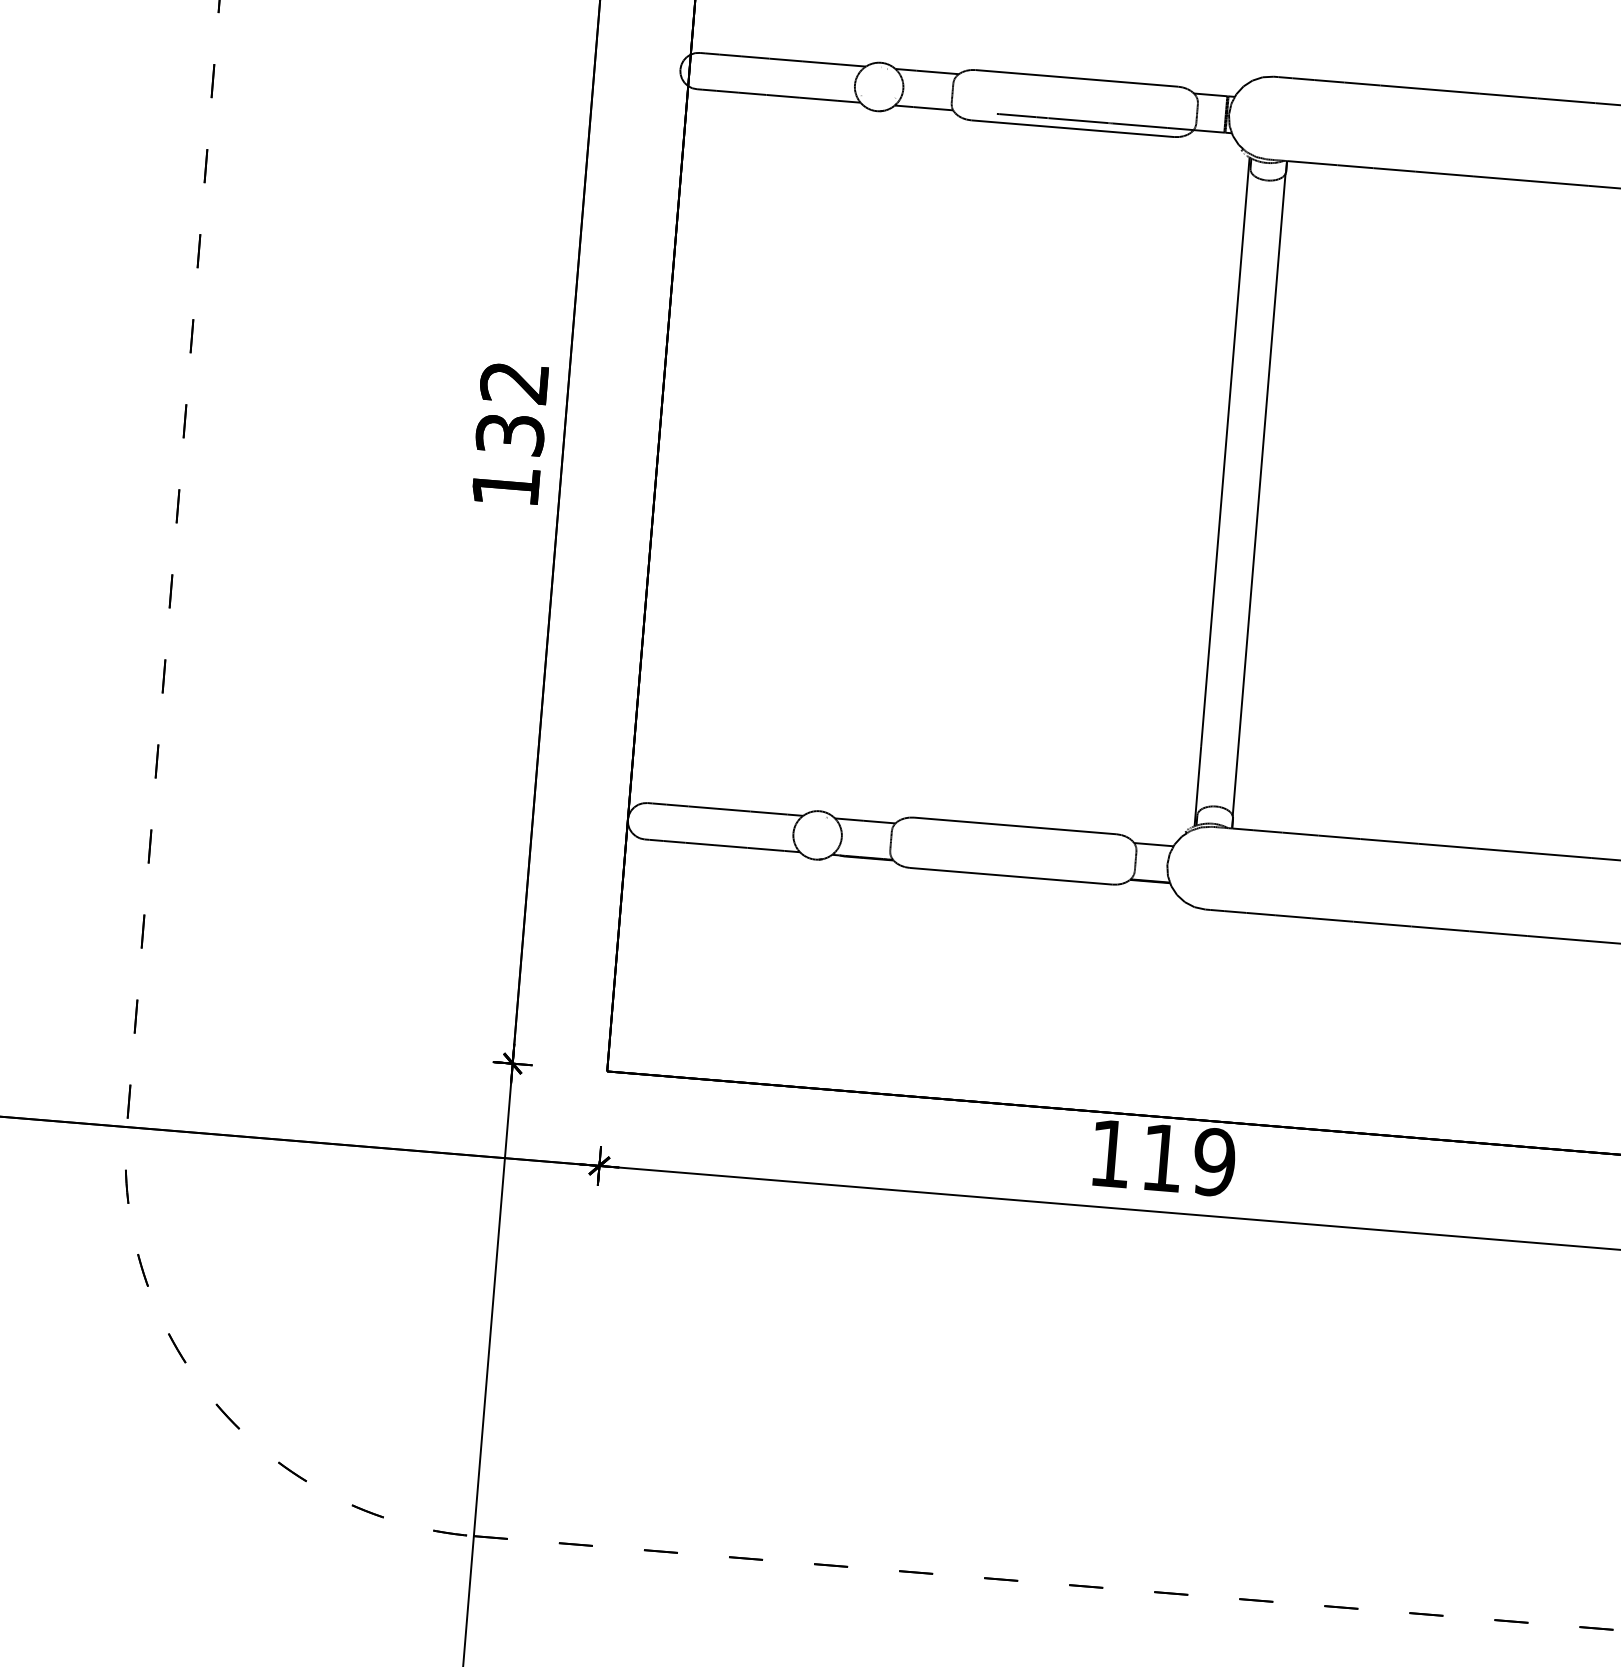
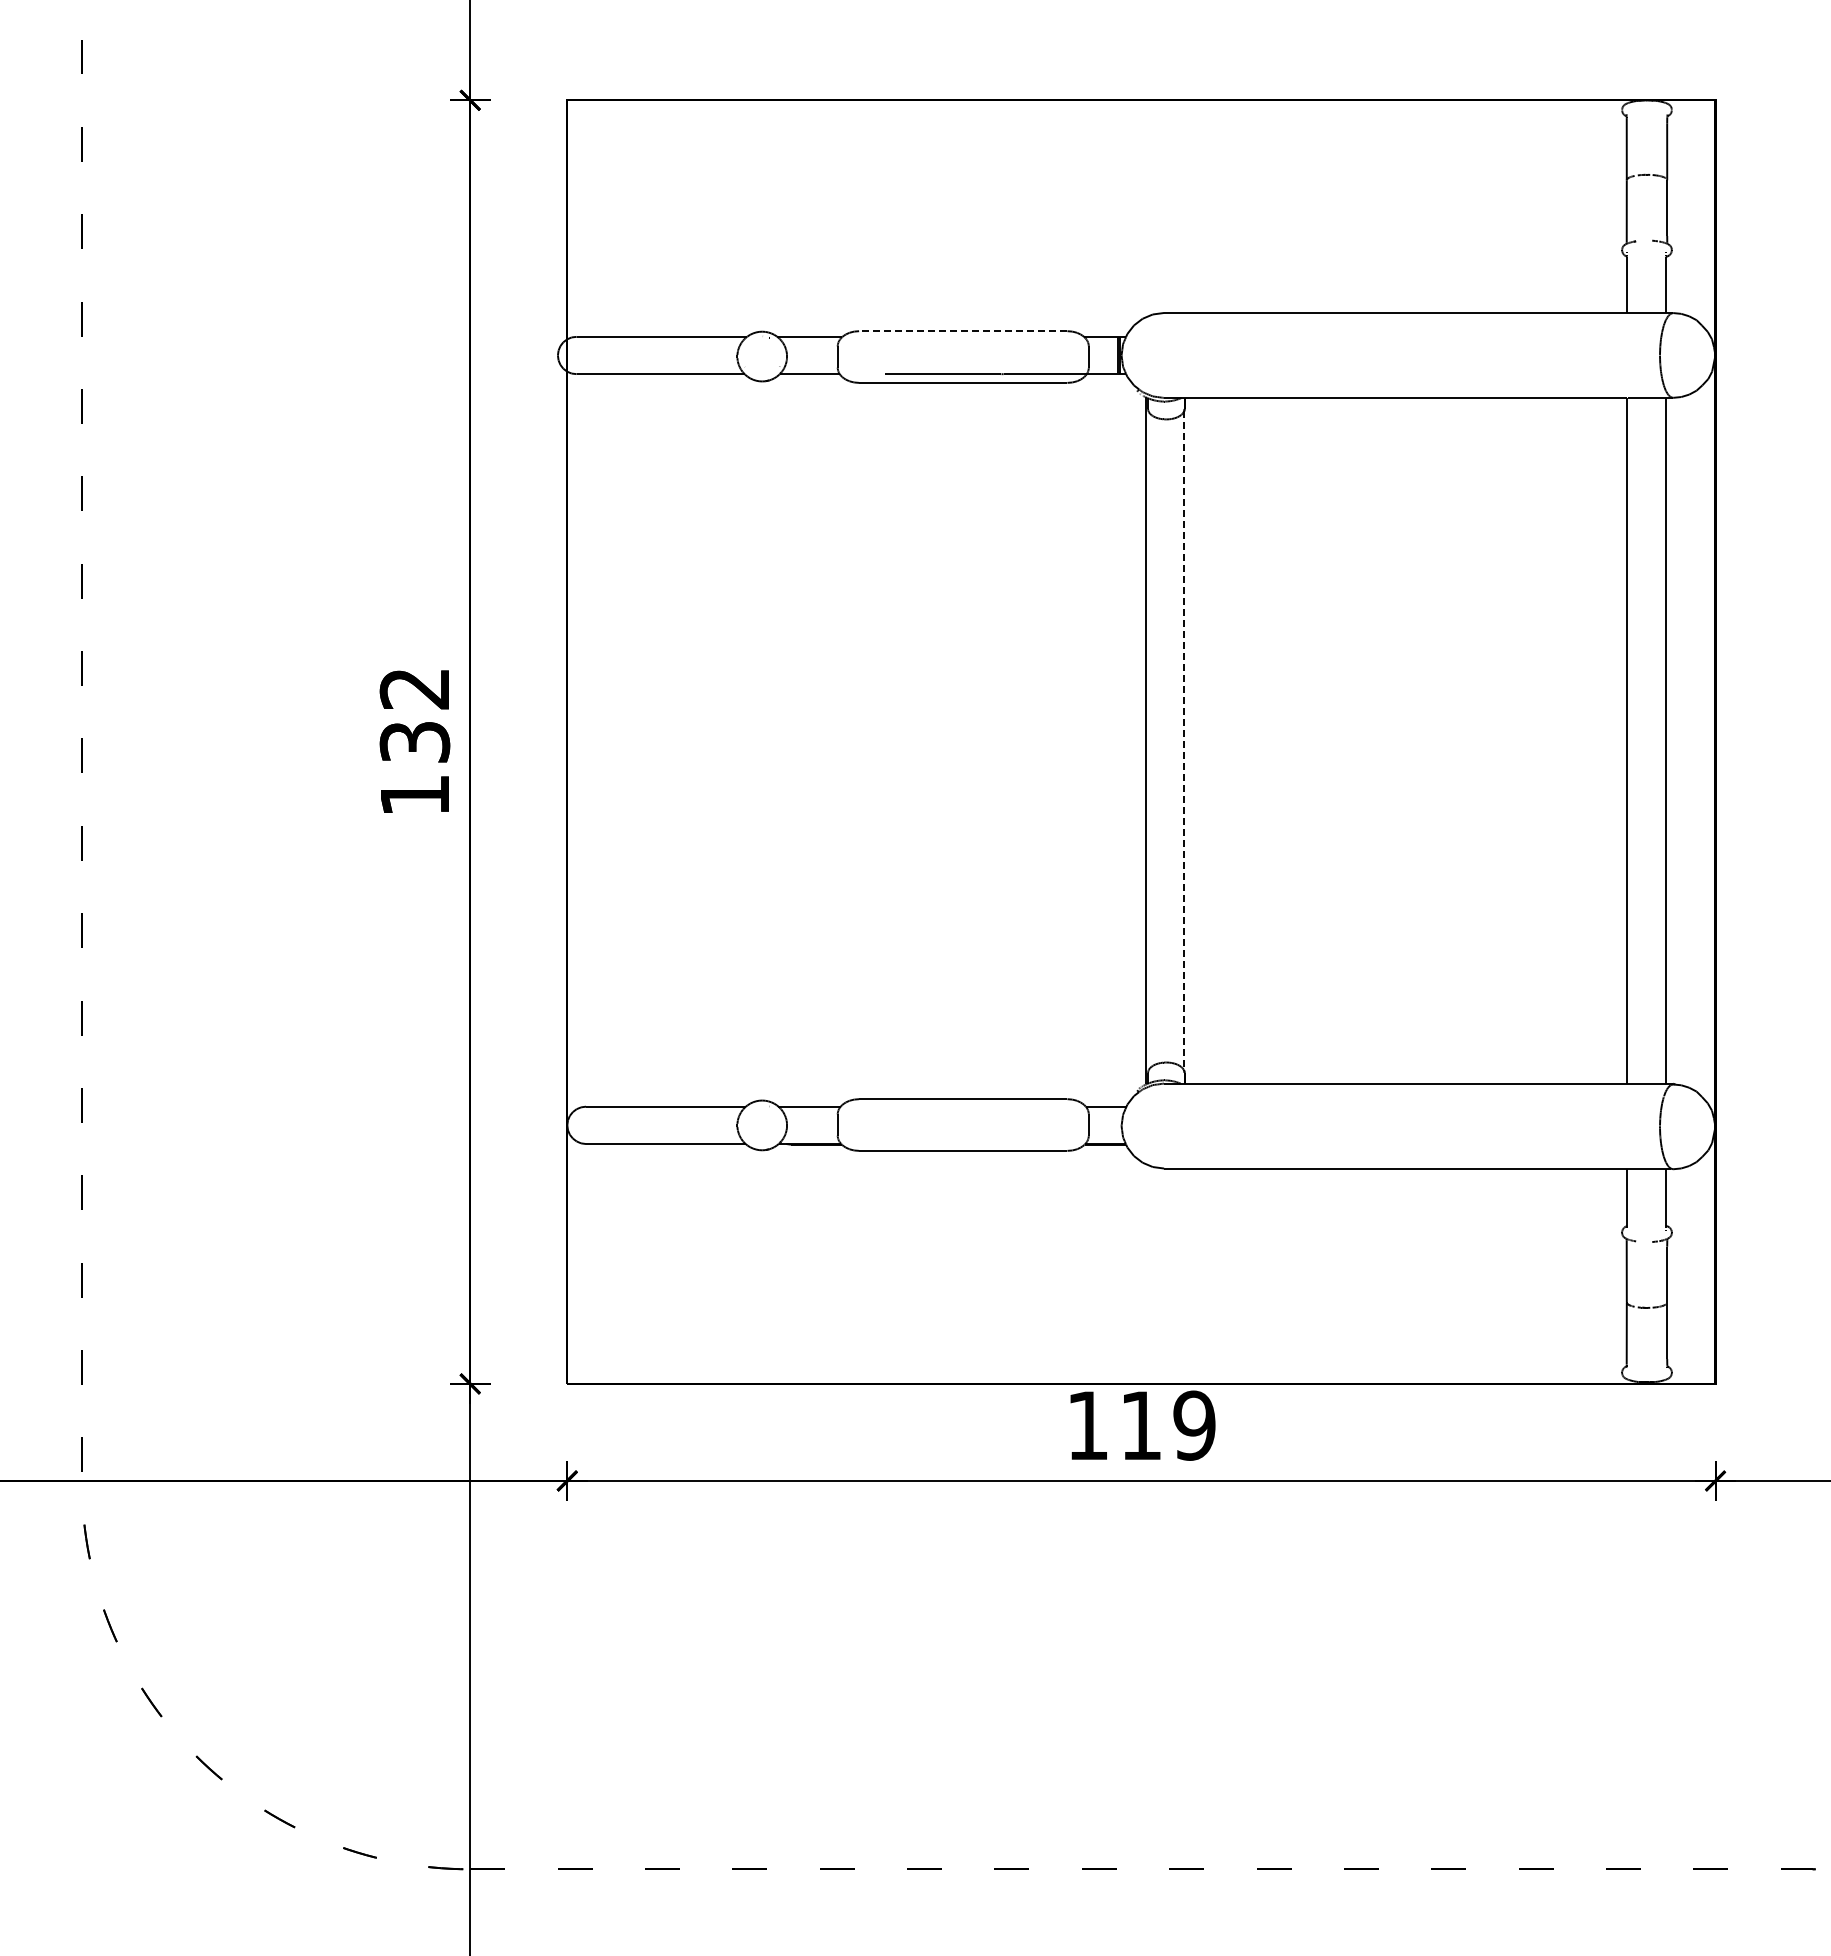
line: (1076, 78) -> (962, 331), solid -> dashed
line: (1259, 494) -> (1184, 740), solid -> dashed

